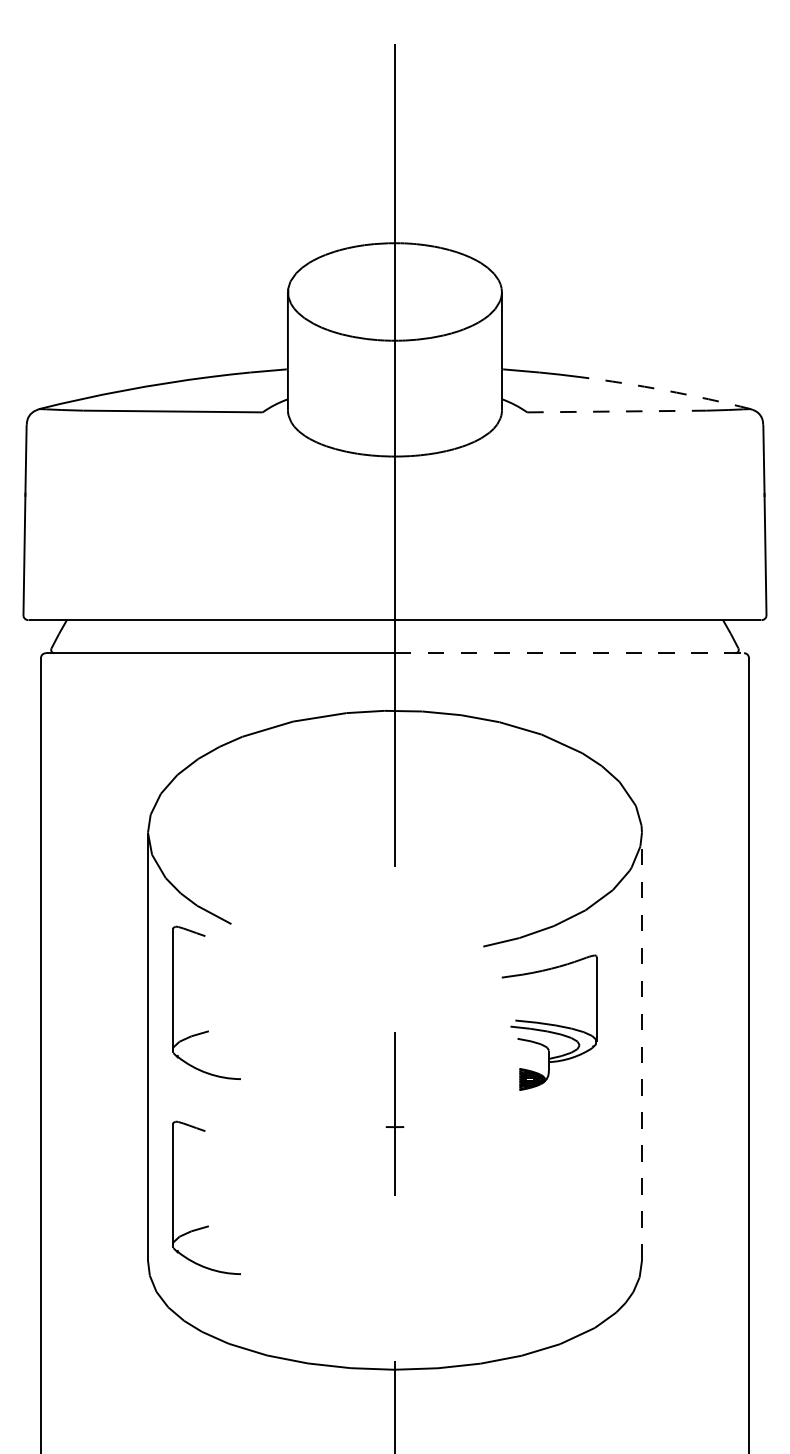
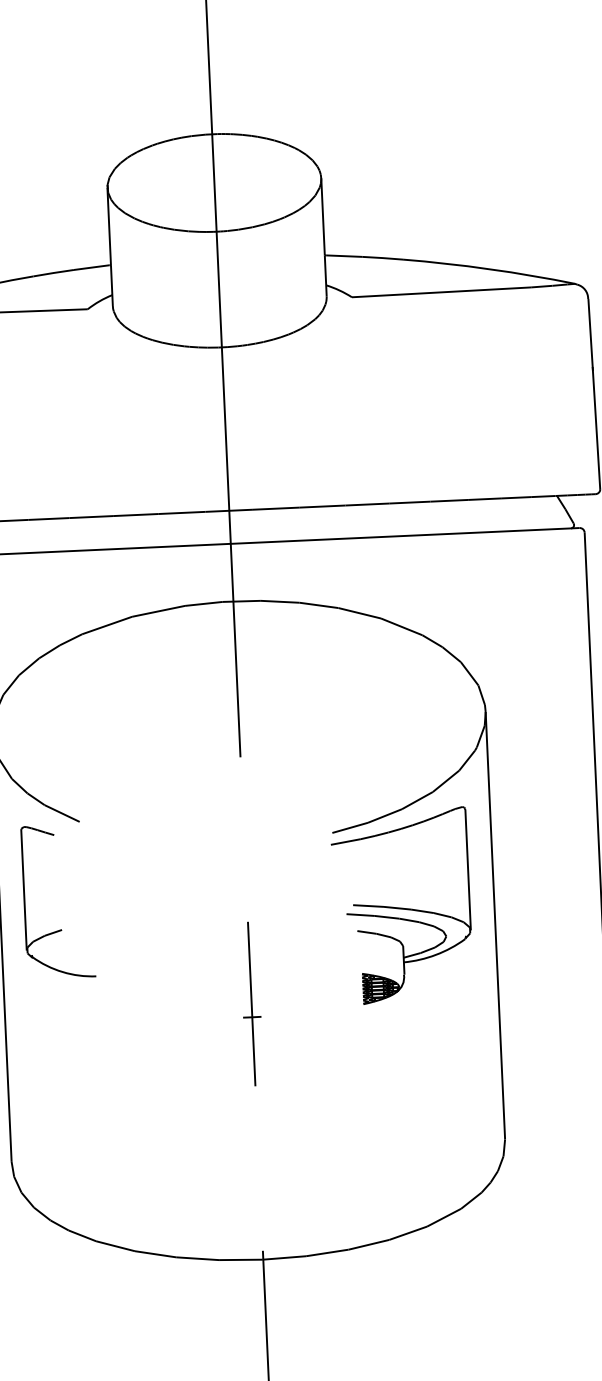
line: (665, 390) -> (489, 269), dashed -> solid
line: (616, 411) -> (441, 292), dashed -> solid
line: (569, 653) -> (405, 536), dashed -> solid
part: (549, 1022) -> (401, 905), size x1.43
line: (641, 1046) -> (494, 925), dashed -> solid
part: (207, 1225) -> (69, 1124), removed

